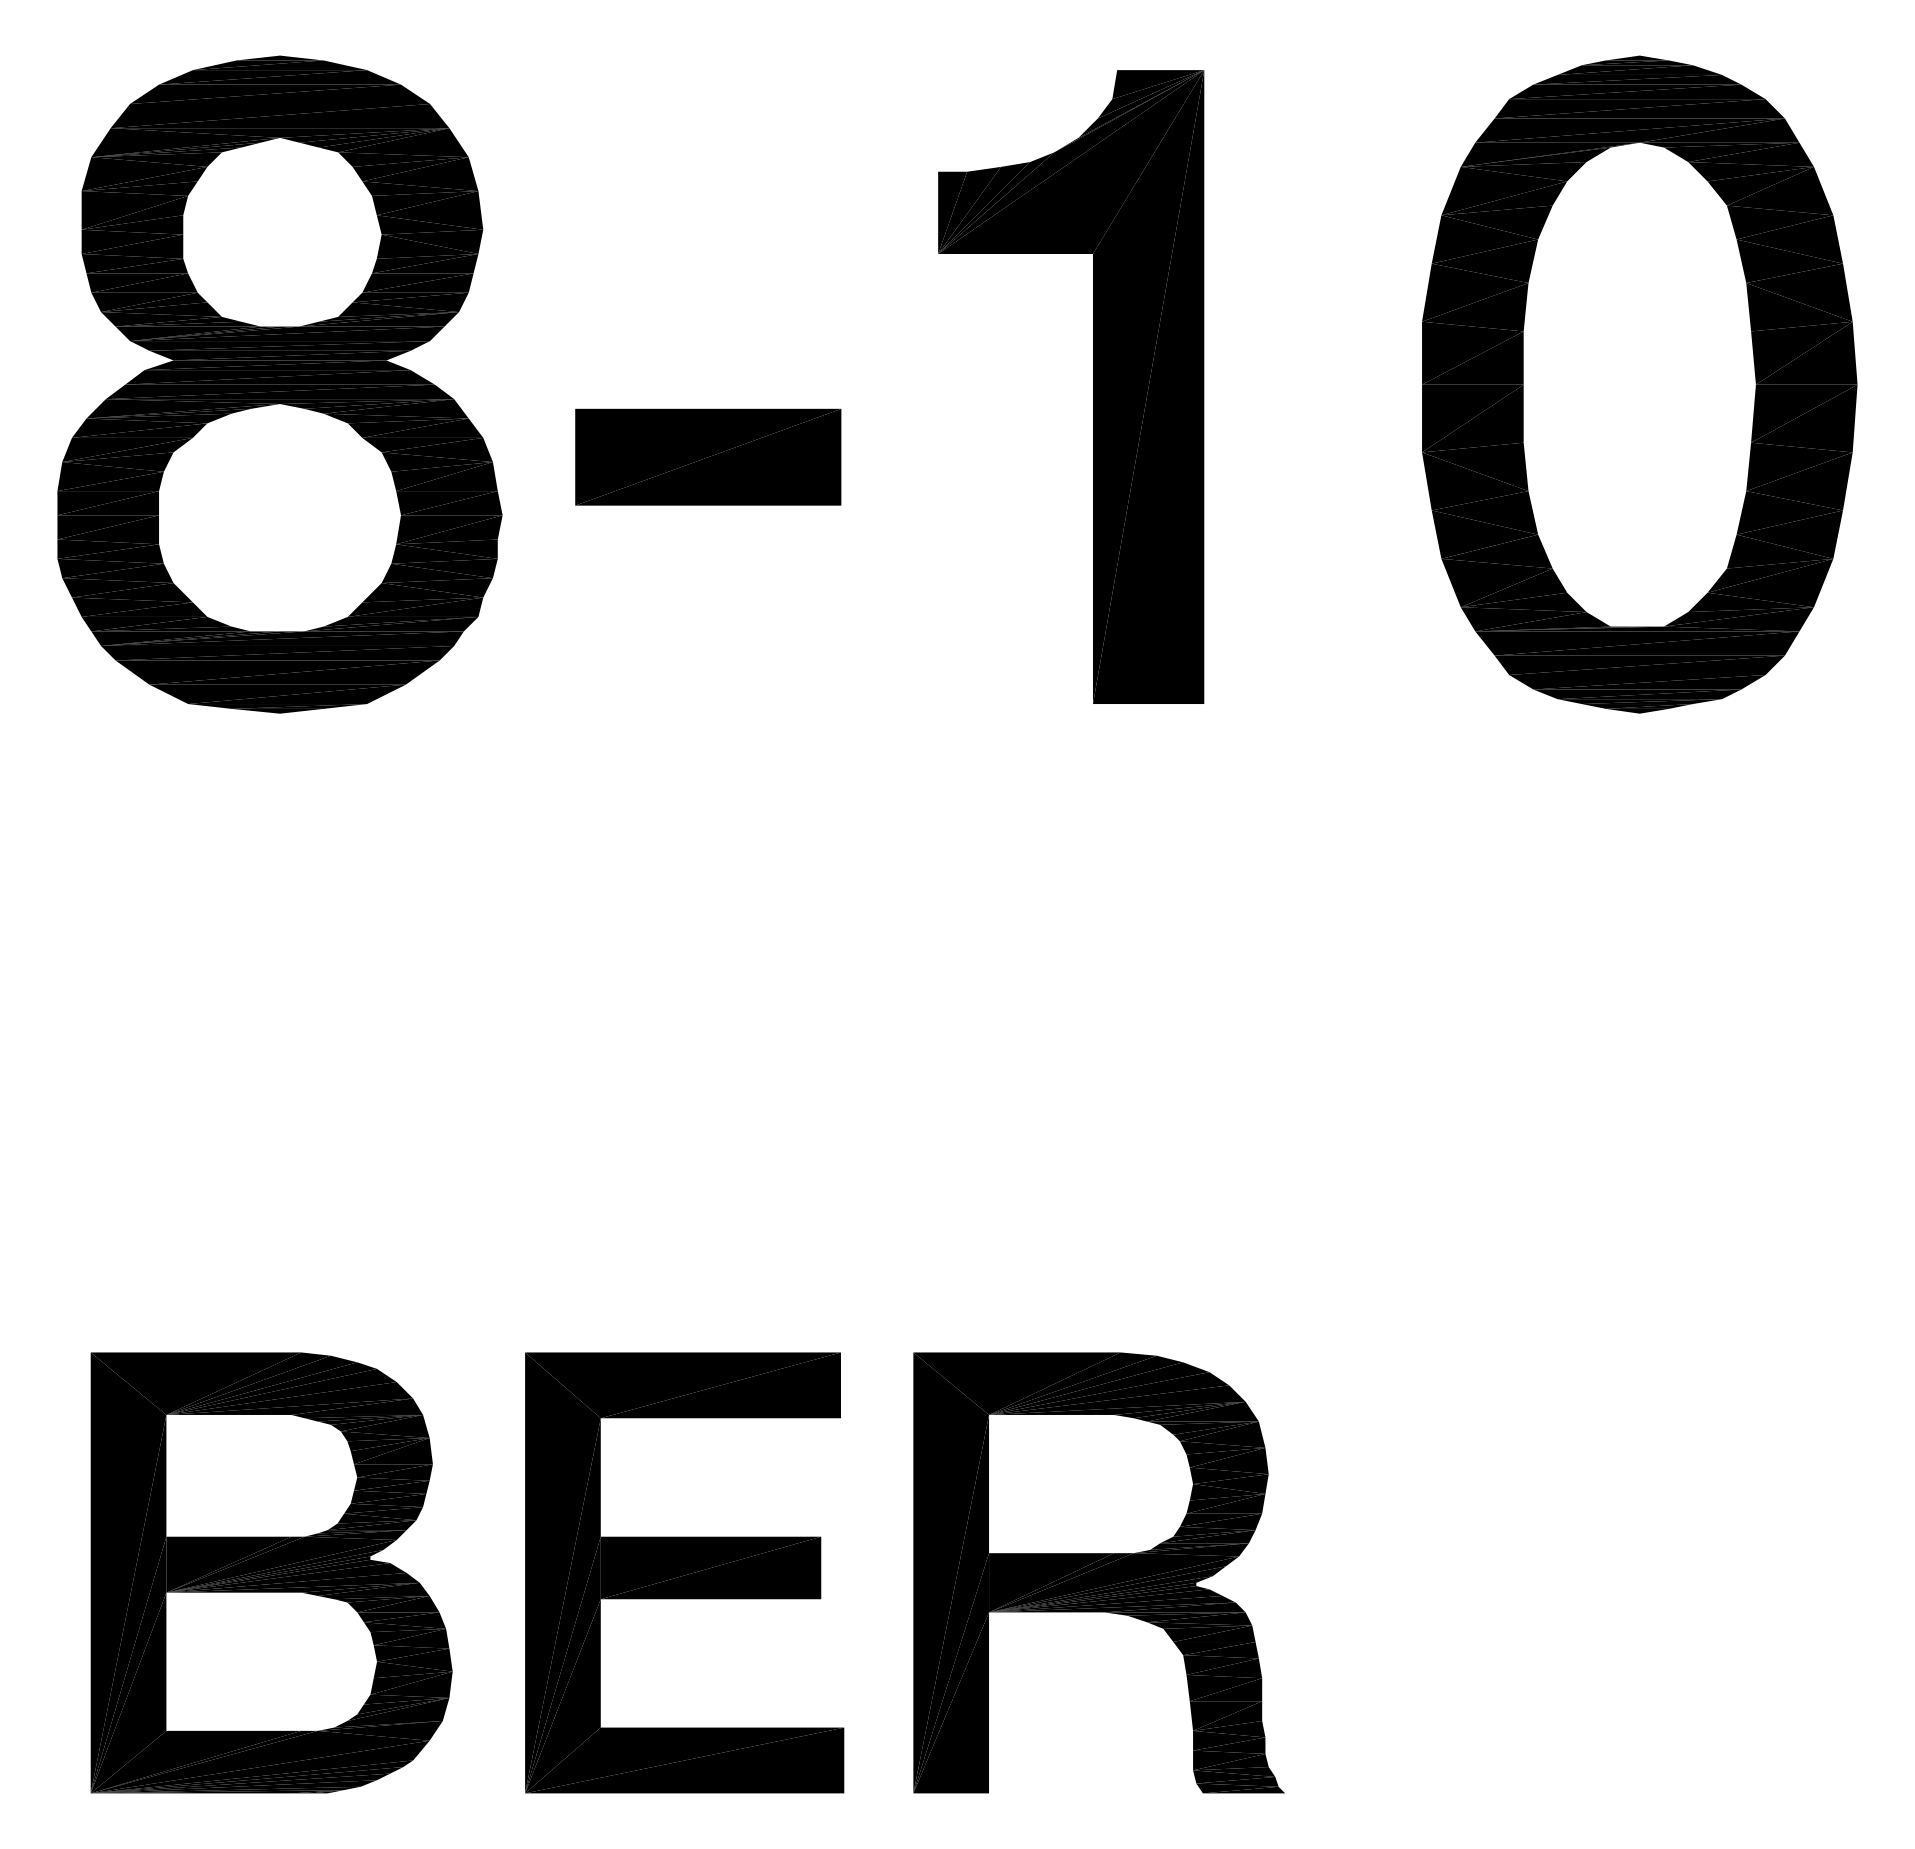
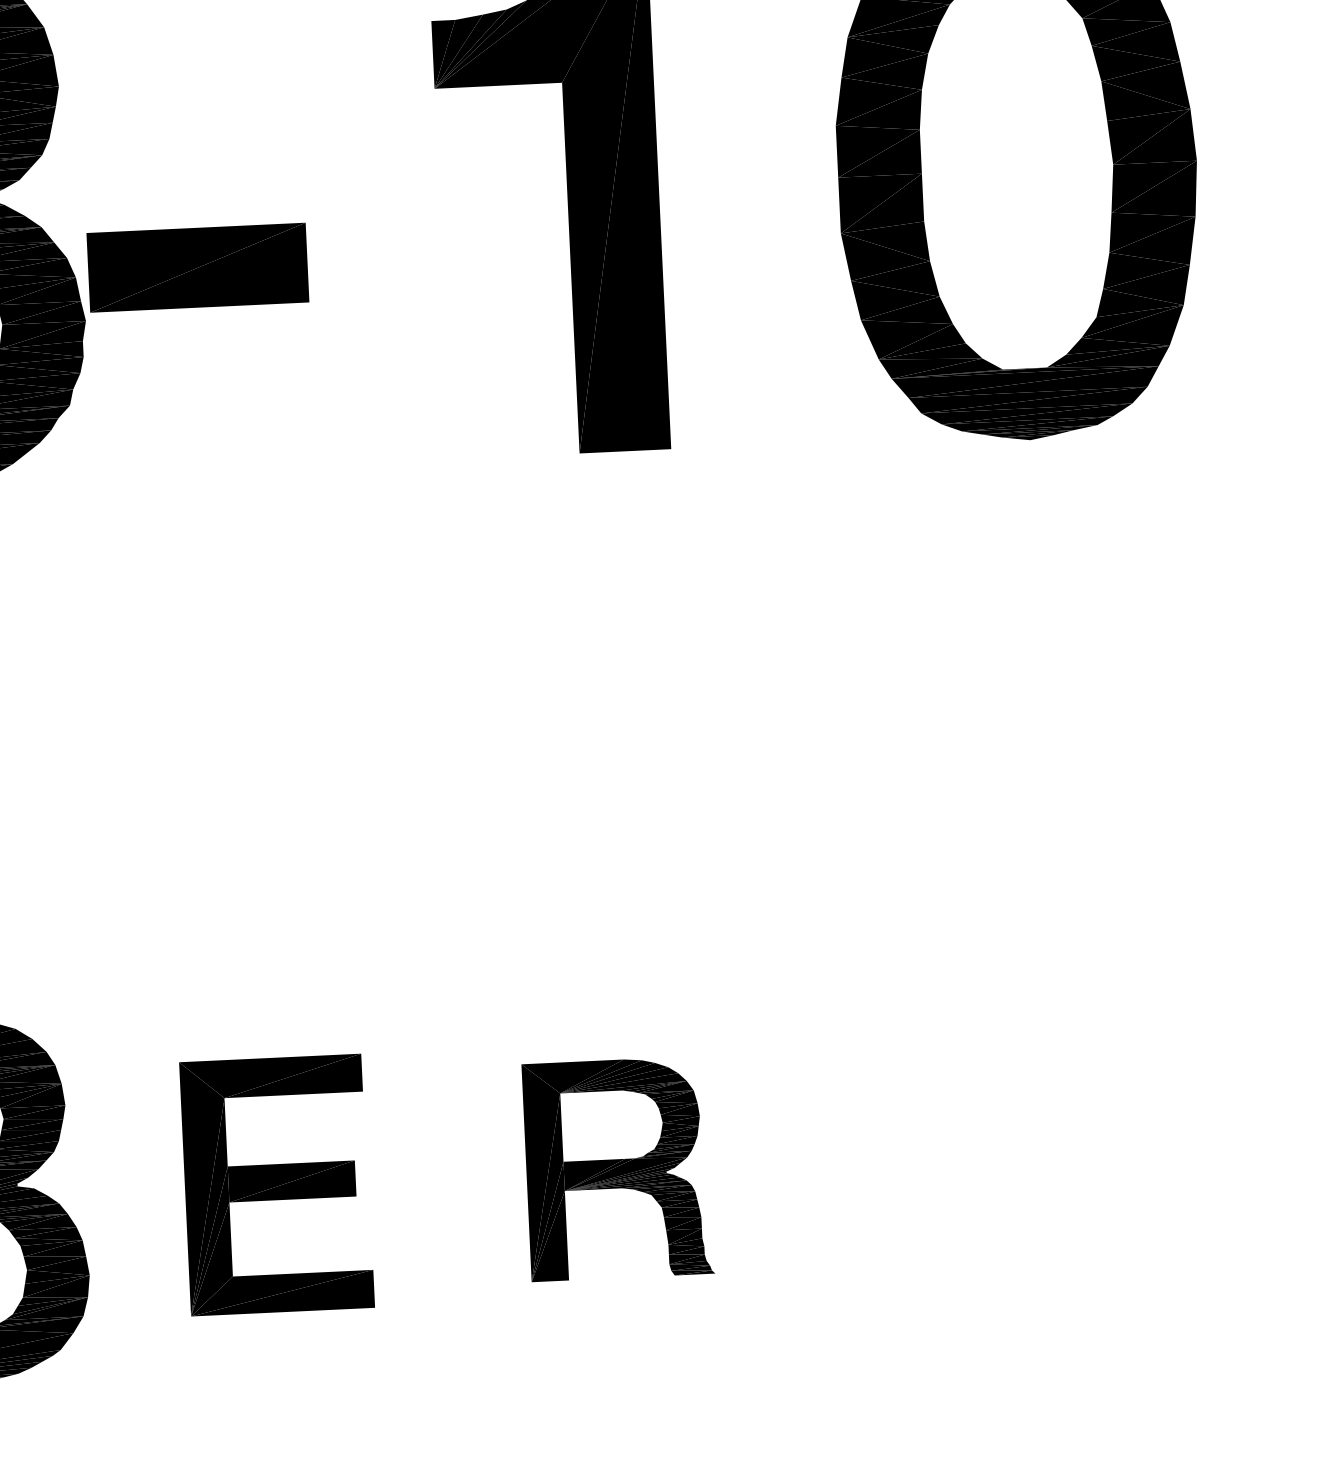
part: (708, 456) -> (198, 267), moved
part: (684, 1572) -> (276, 1184), size x0.7
part: (1098, 1572) -> (617, 1168), size x0.6

